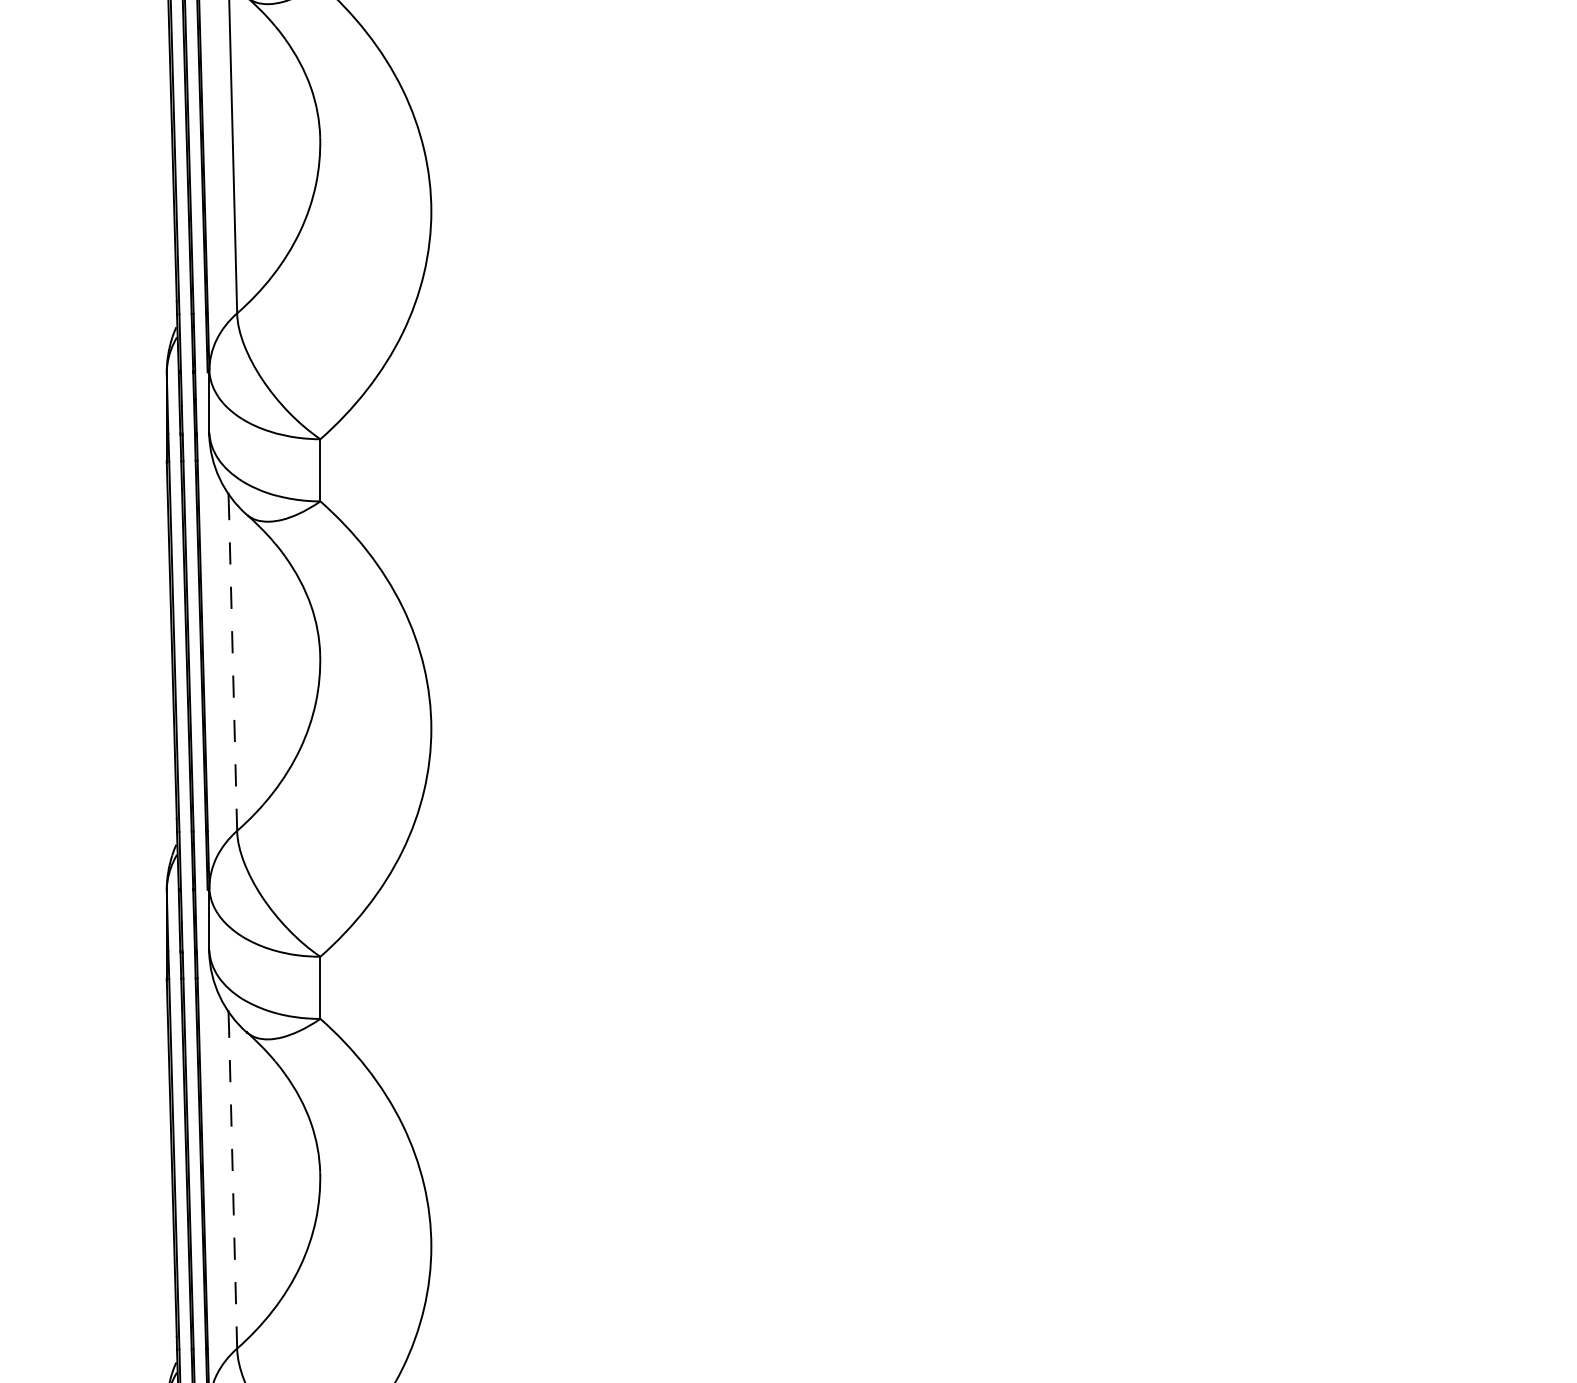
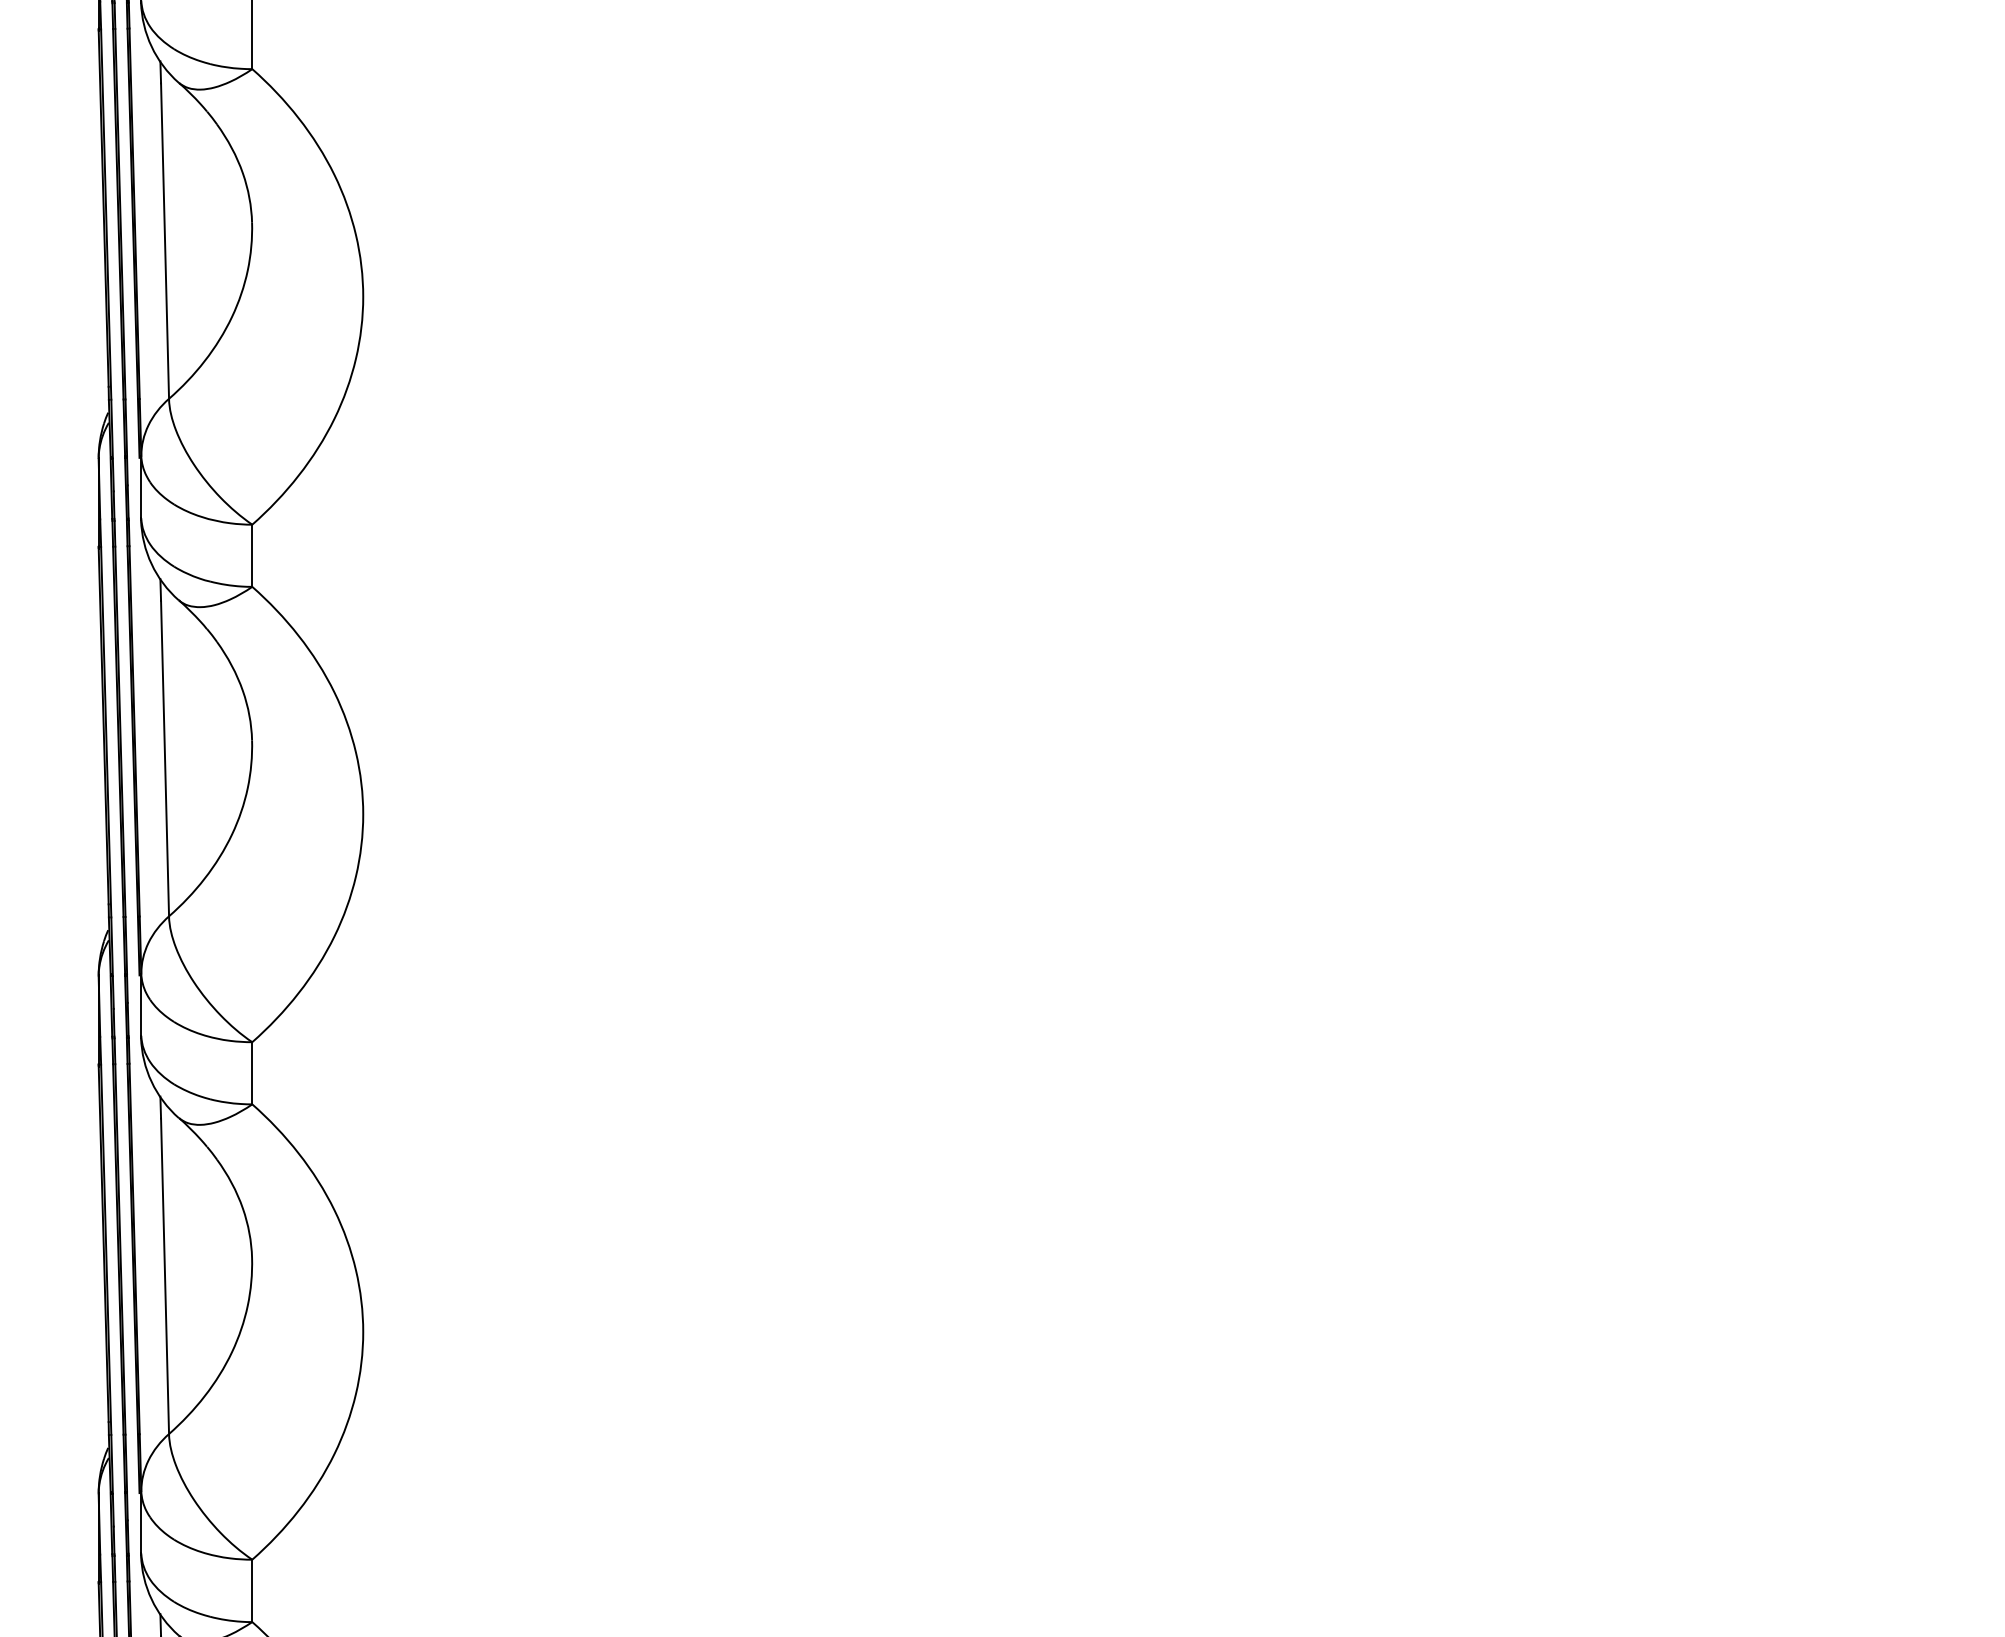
line: (233, 673) -> (165, 758), dashed -> solid
line: (233, 1191) -> (165, 1276), dashed -> solid

